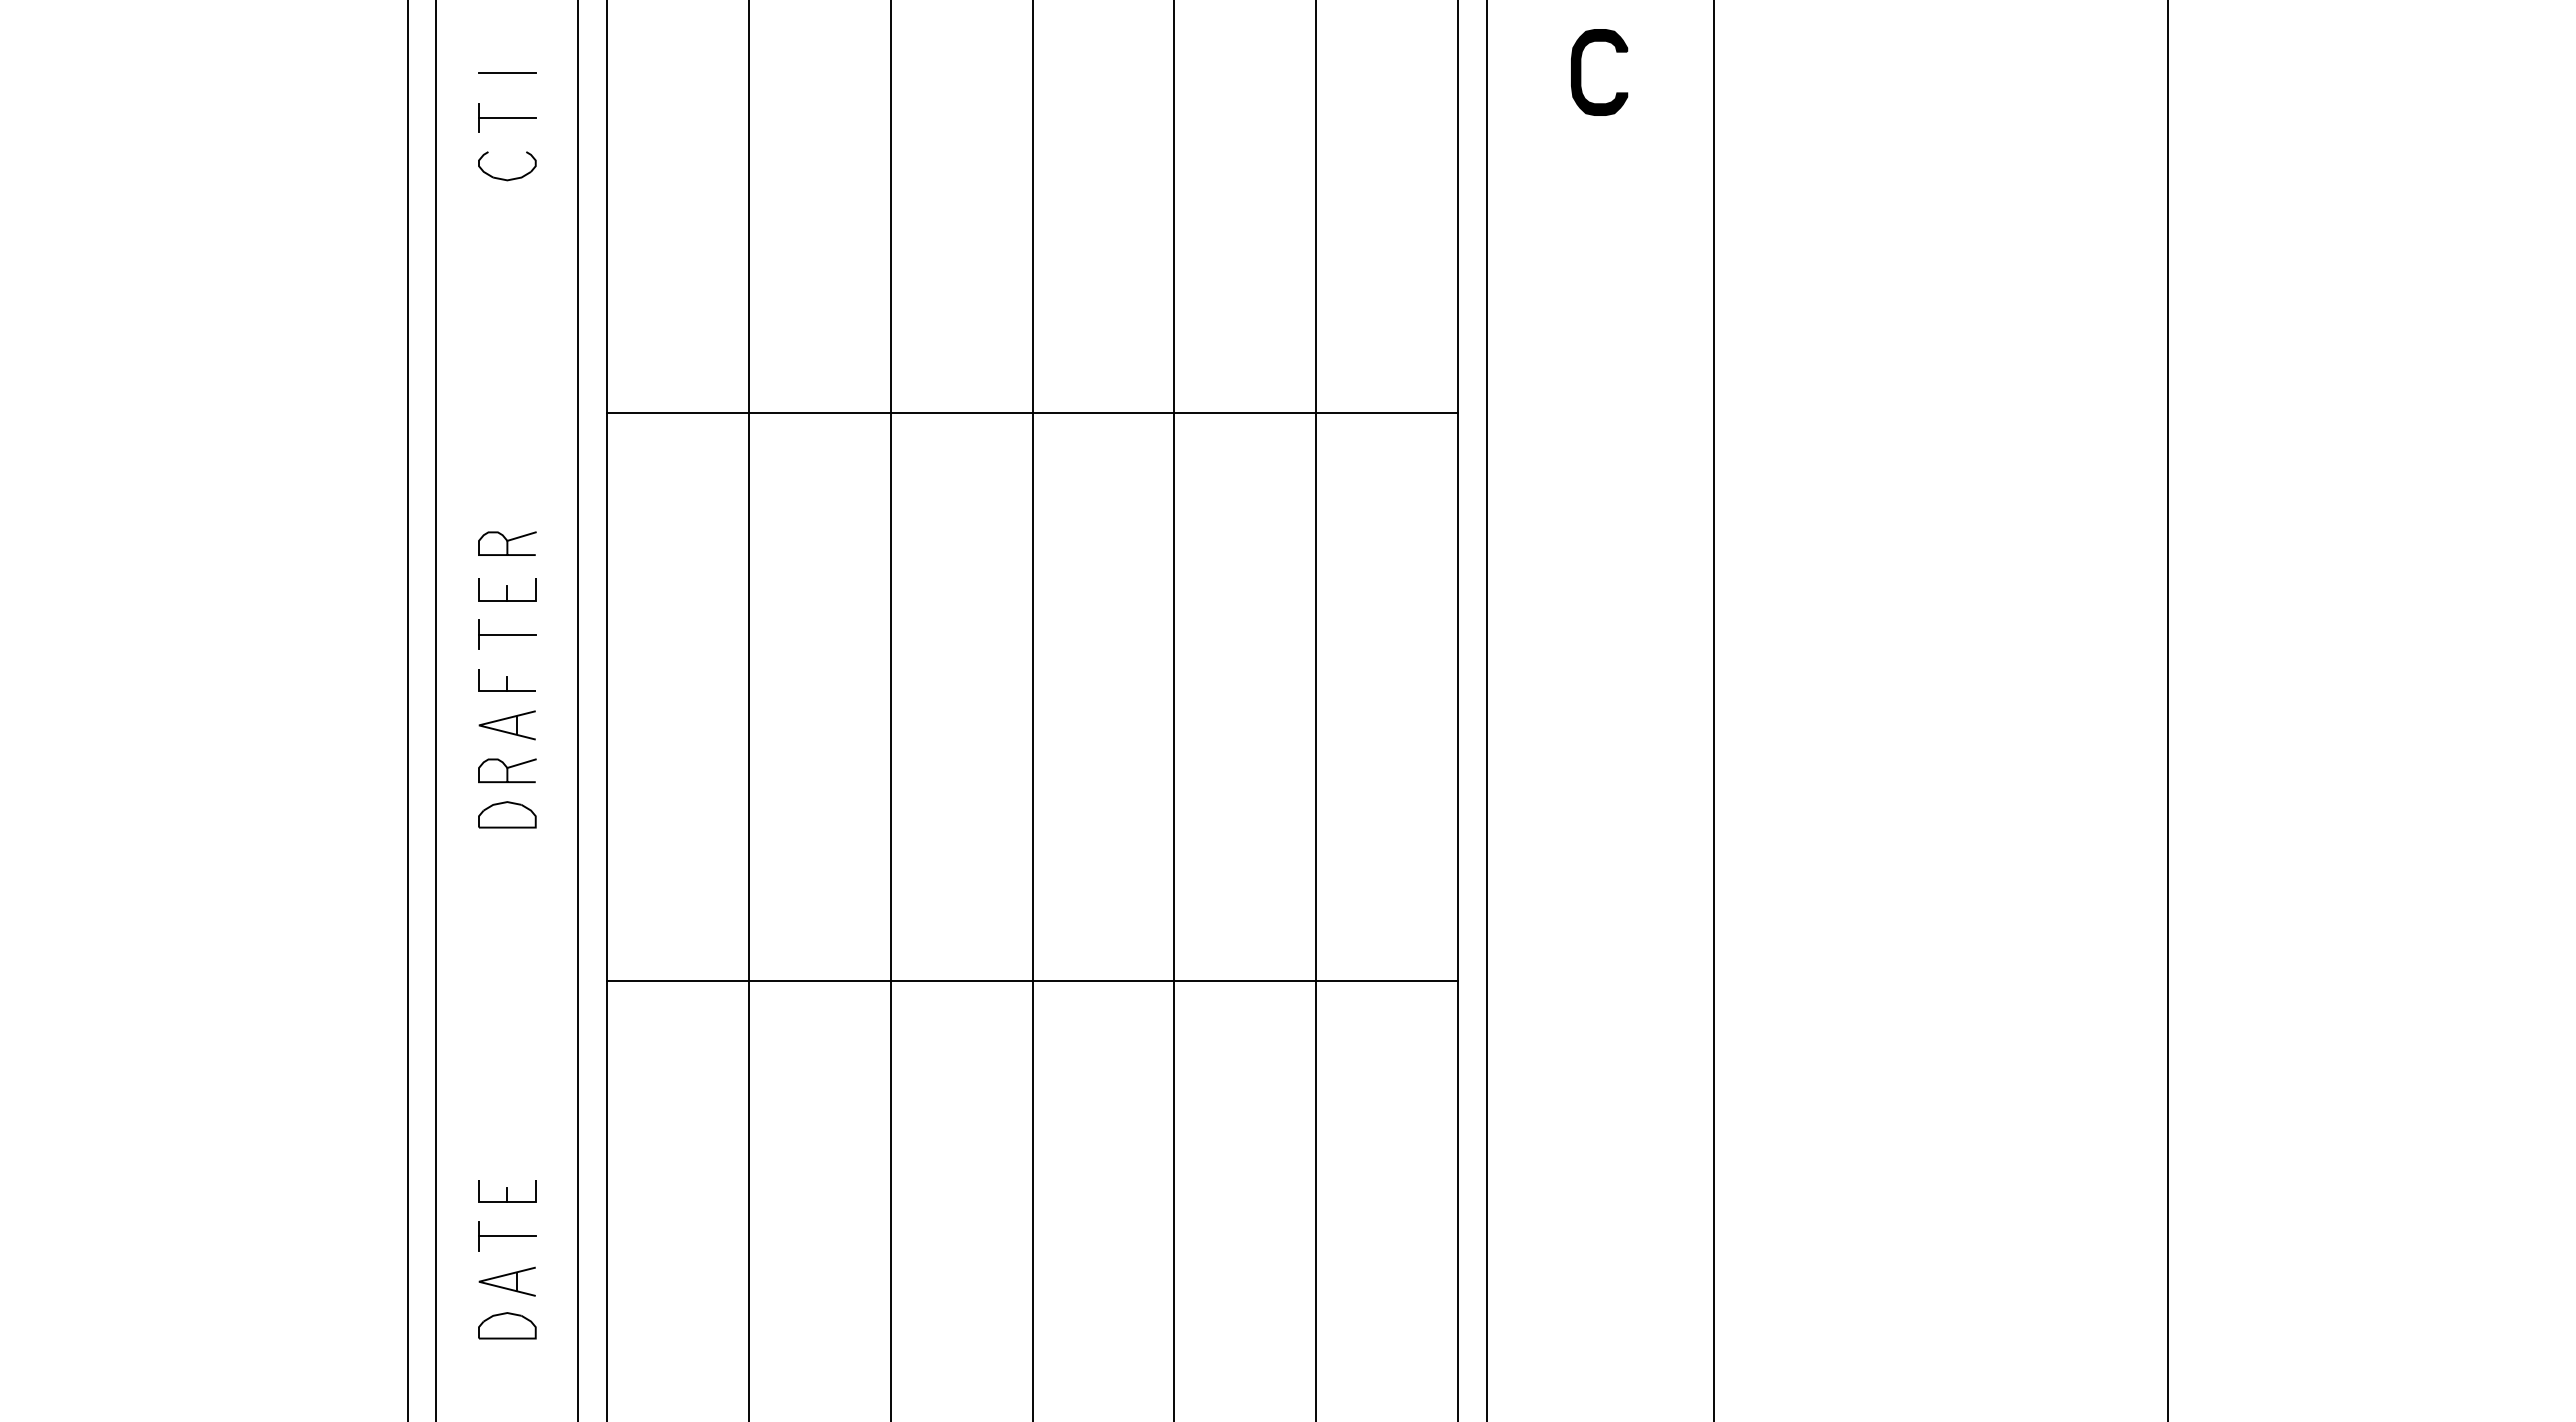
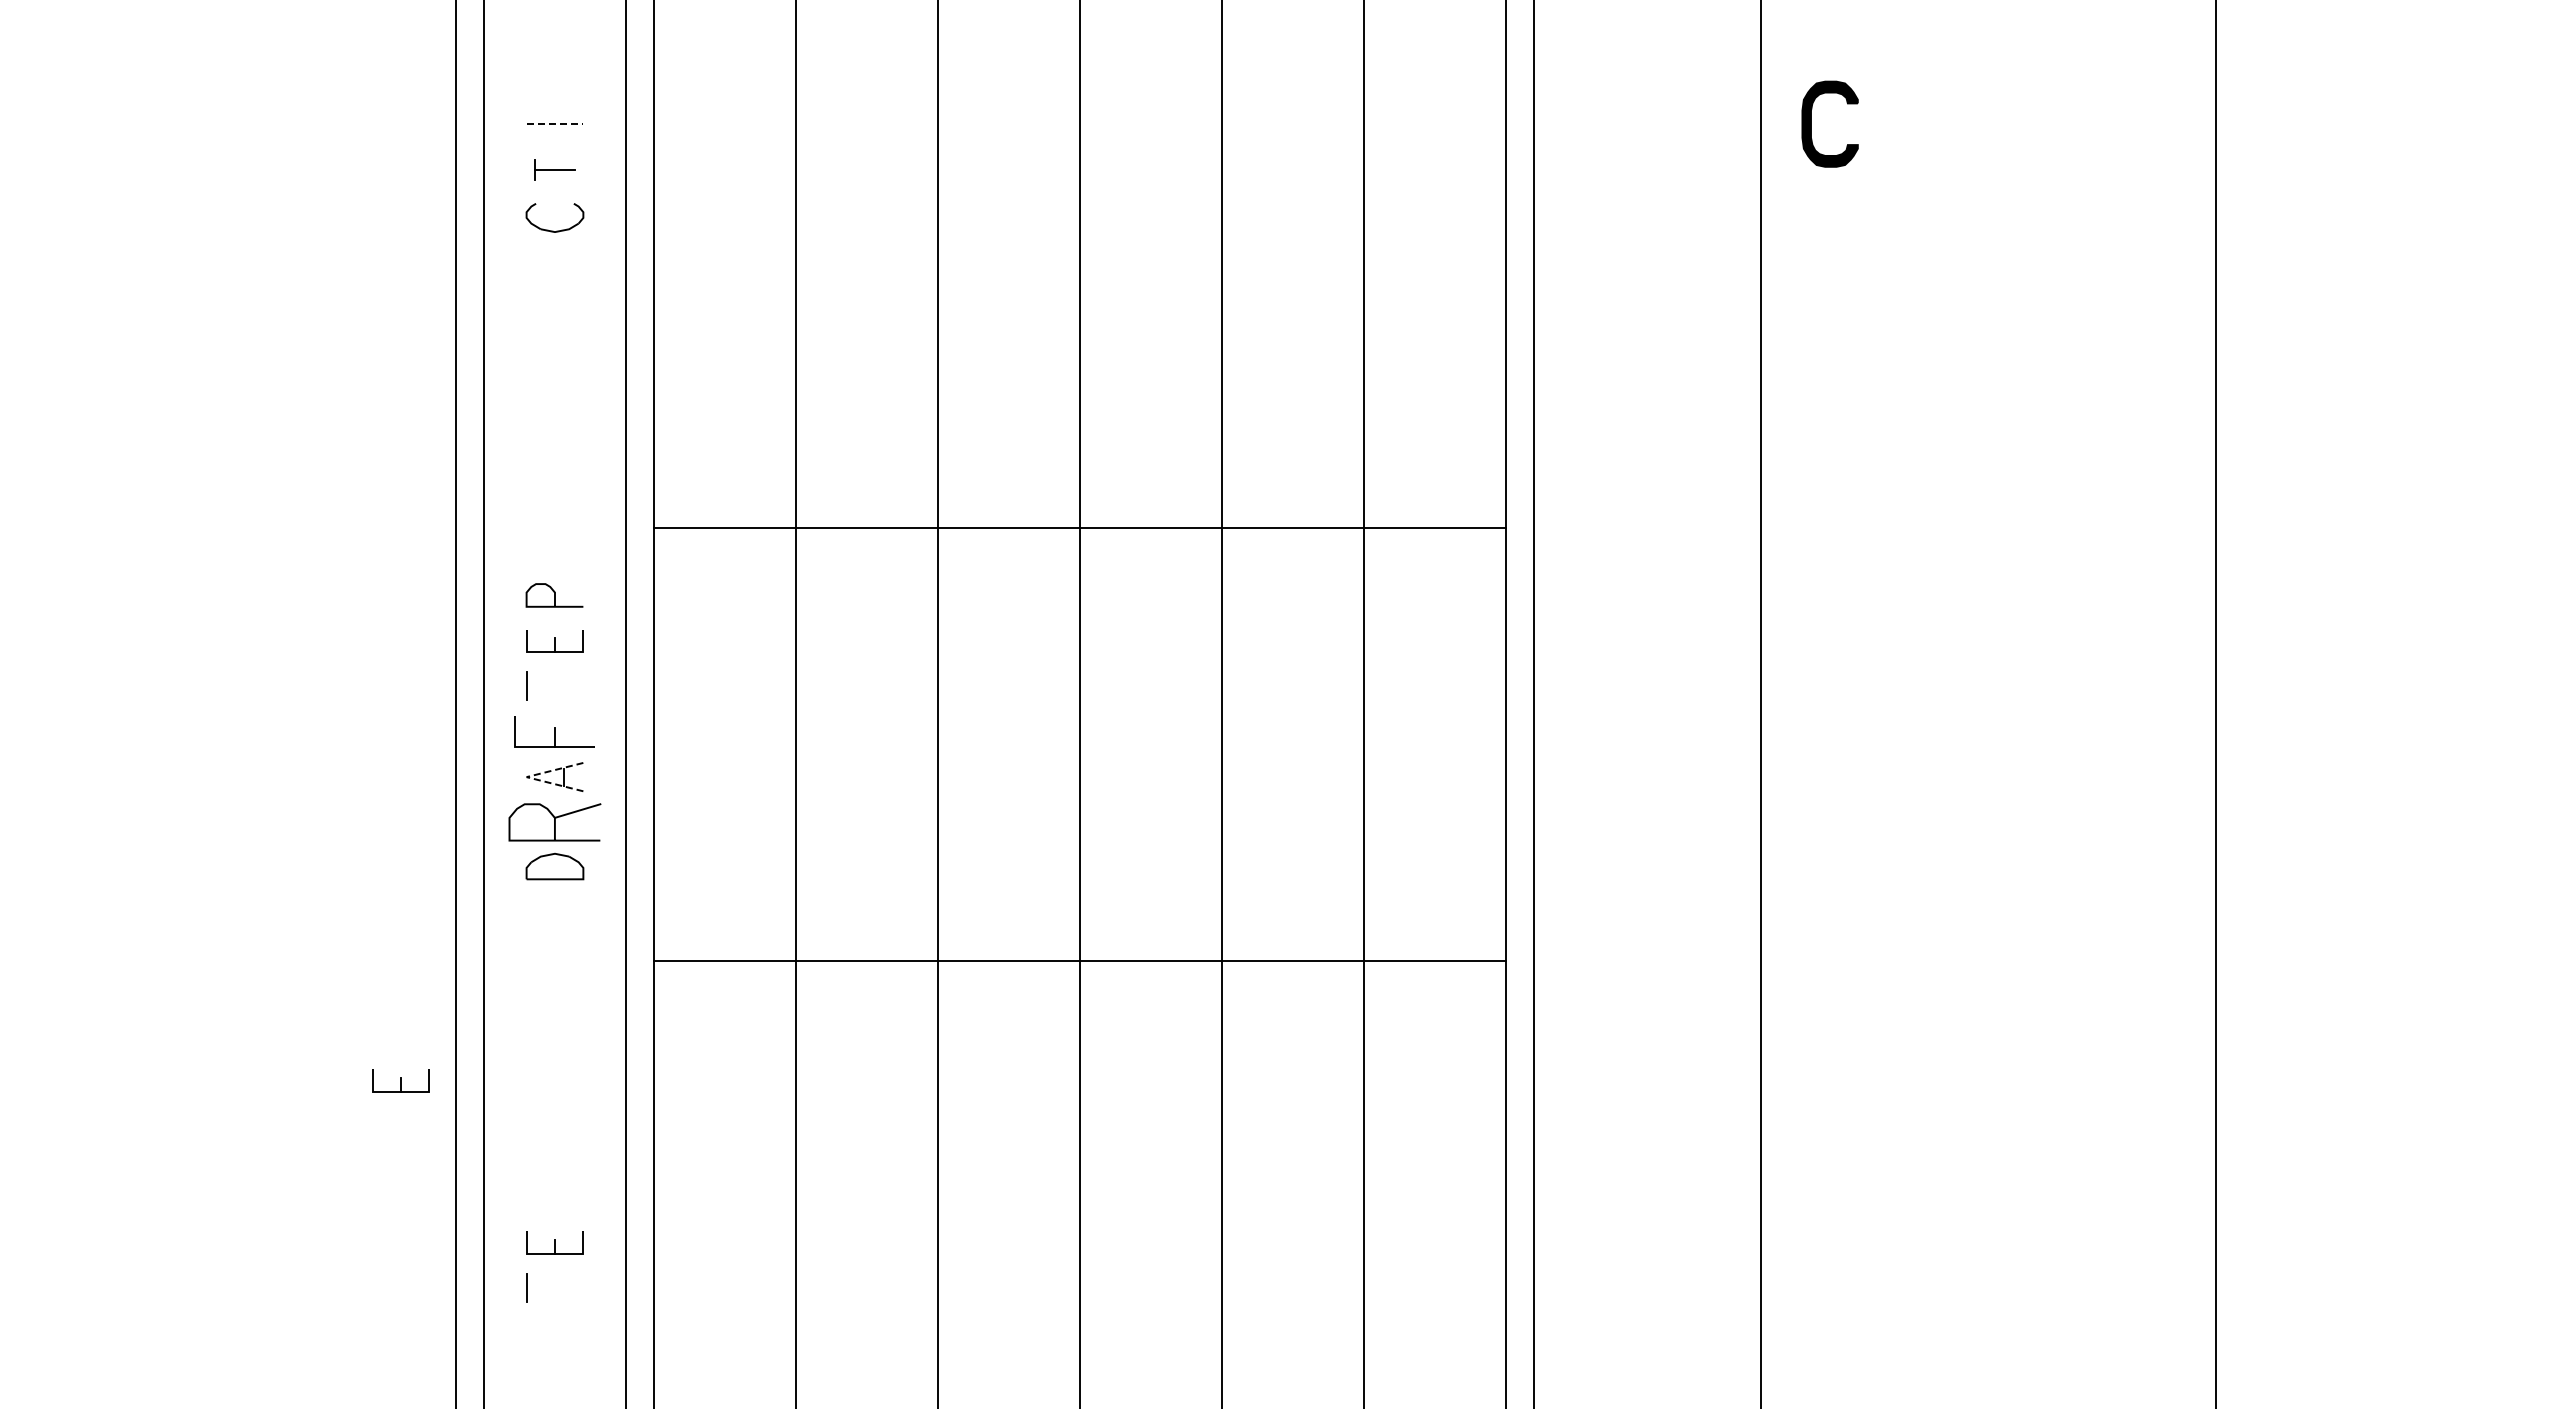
line: (507, 72) -> (555, 124), solid -> dashed
part: (1581, 72) -> (1812, 124), moved
part: (507, 117) -> (555, 169), size x0.7
line: (1032, 413) -> (1080, 528), moved
line: (521, 536) -> (569, 588), removed
line: (506, 634) -> (554, 686), removed
part: (506, 680) -> (554, 732), size x1.4
line: (478, 725) -> (526, 777), solid -> dashed
part: (507, 770) -> (555, 822), size x1.6
line: (1032, 980) -> (1080, 960), moved
part: (353, 1029) -> (401, 1081), added
line: (506, 1236) -> (554, 1288), removed
part: (506, 1281) -> (554, 1333), removed
part: (507, 1325) -> (555, 1377), removed

